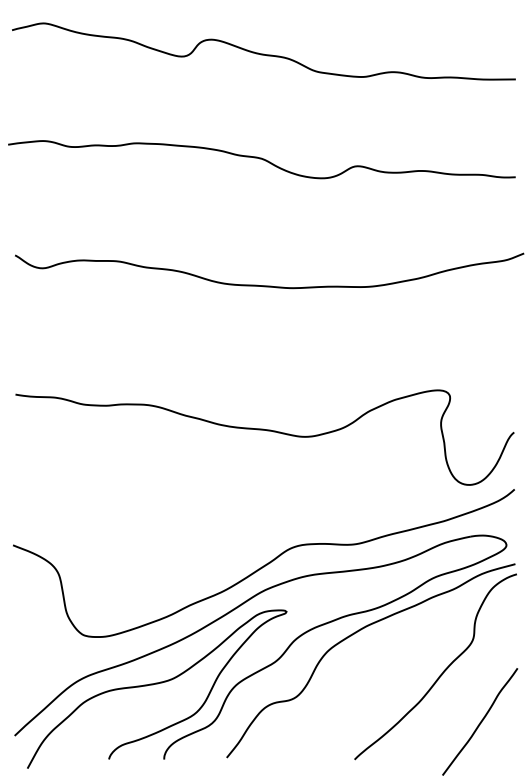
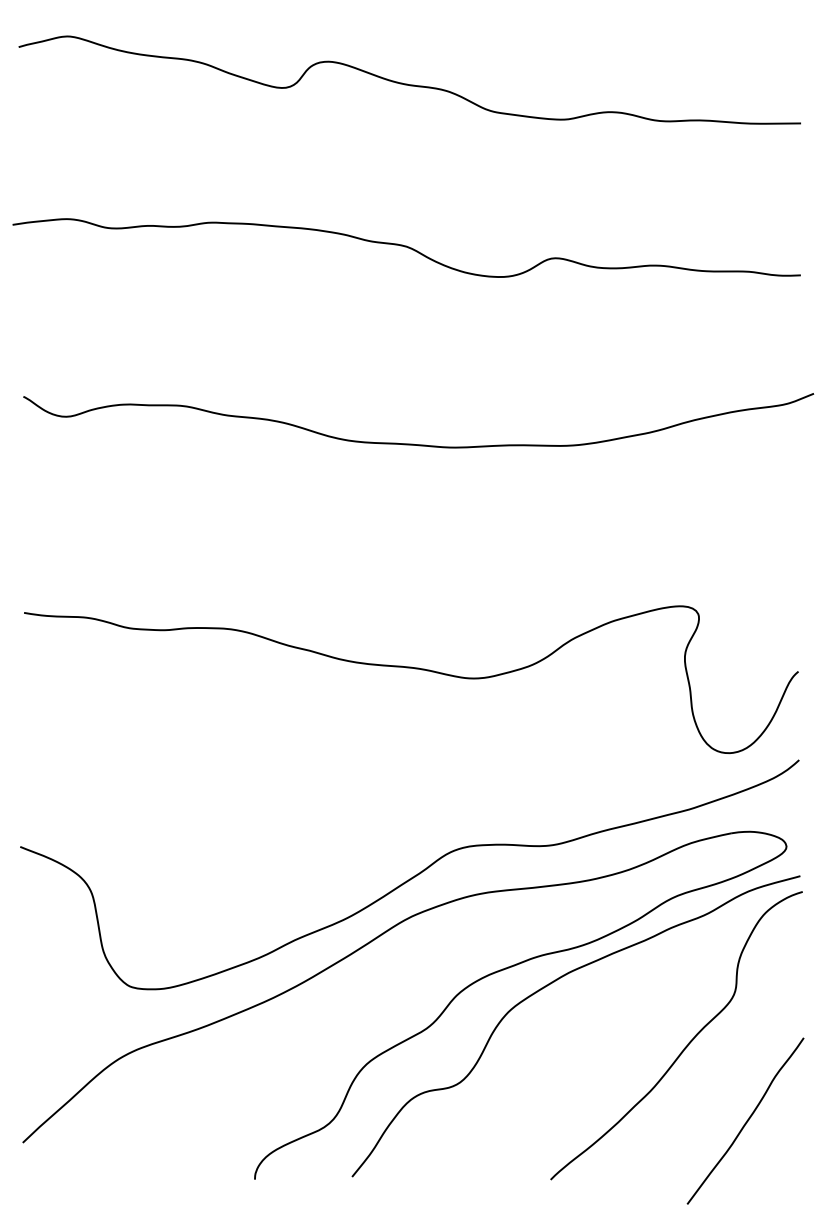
curve: (157, 684) -> (244, 1063), removed

